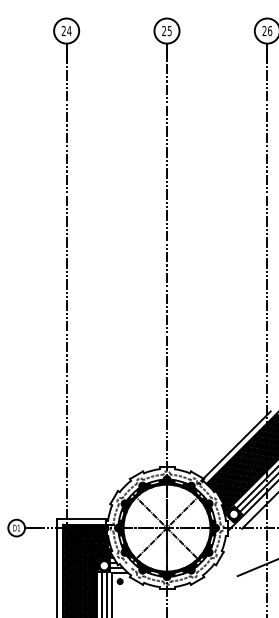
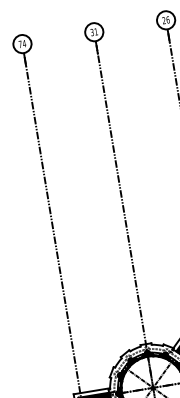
text: (63, 30) -> (20, 44), 24 -> 74
text: (166, 31) -> (93, 32), 25 -> 31

